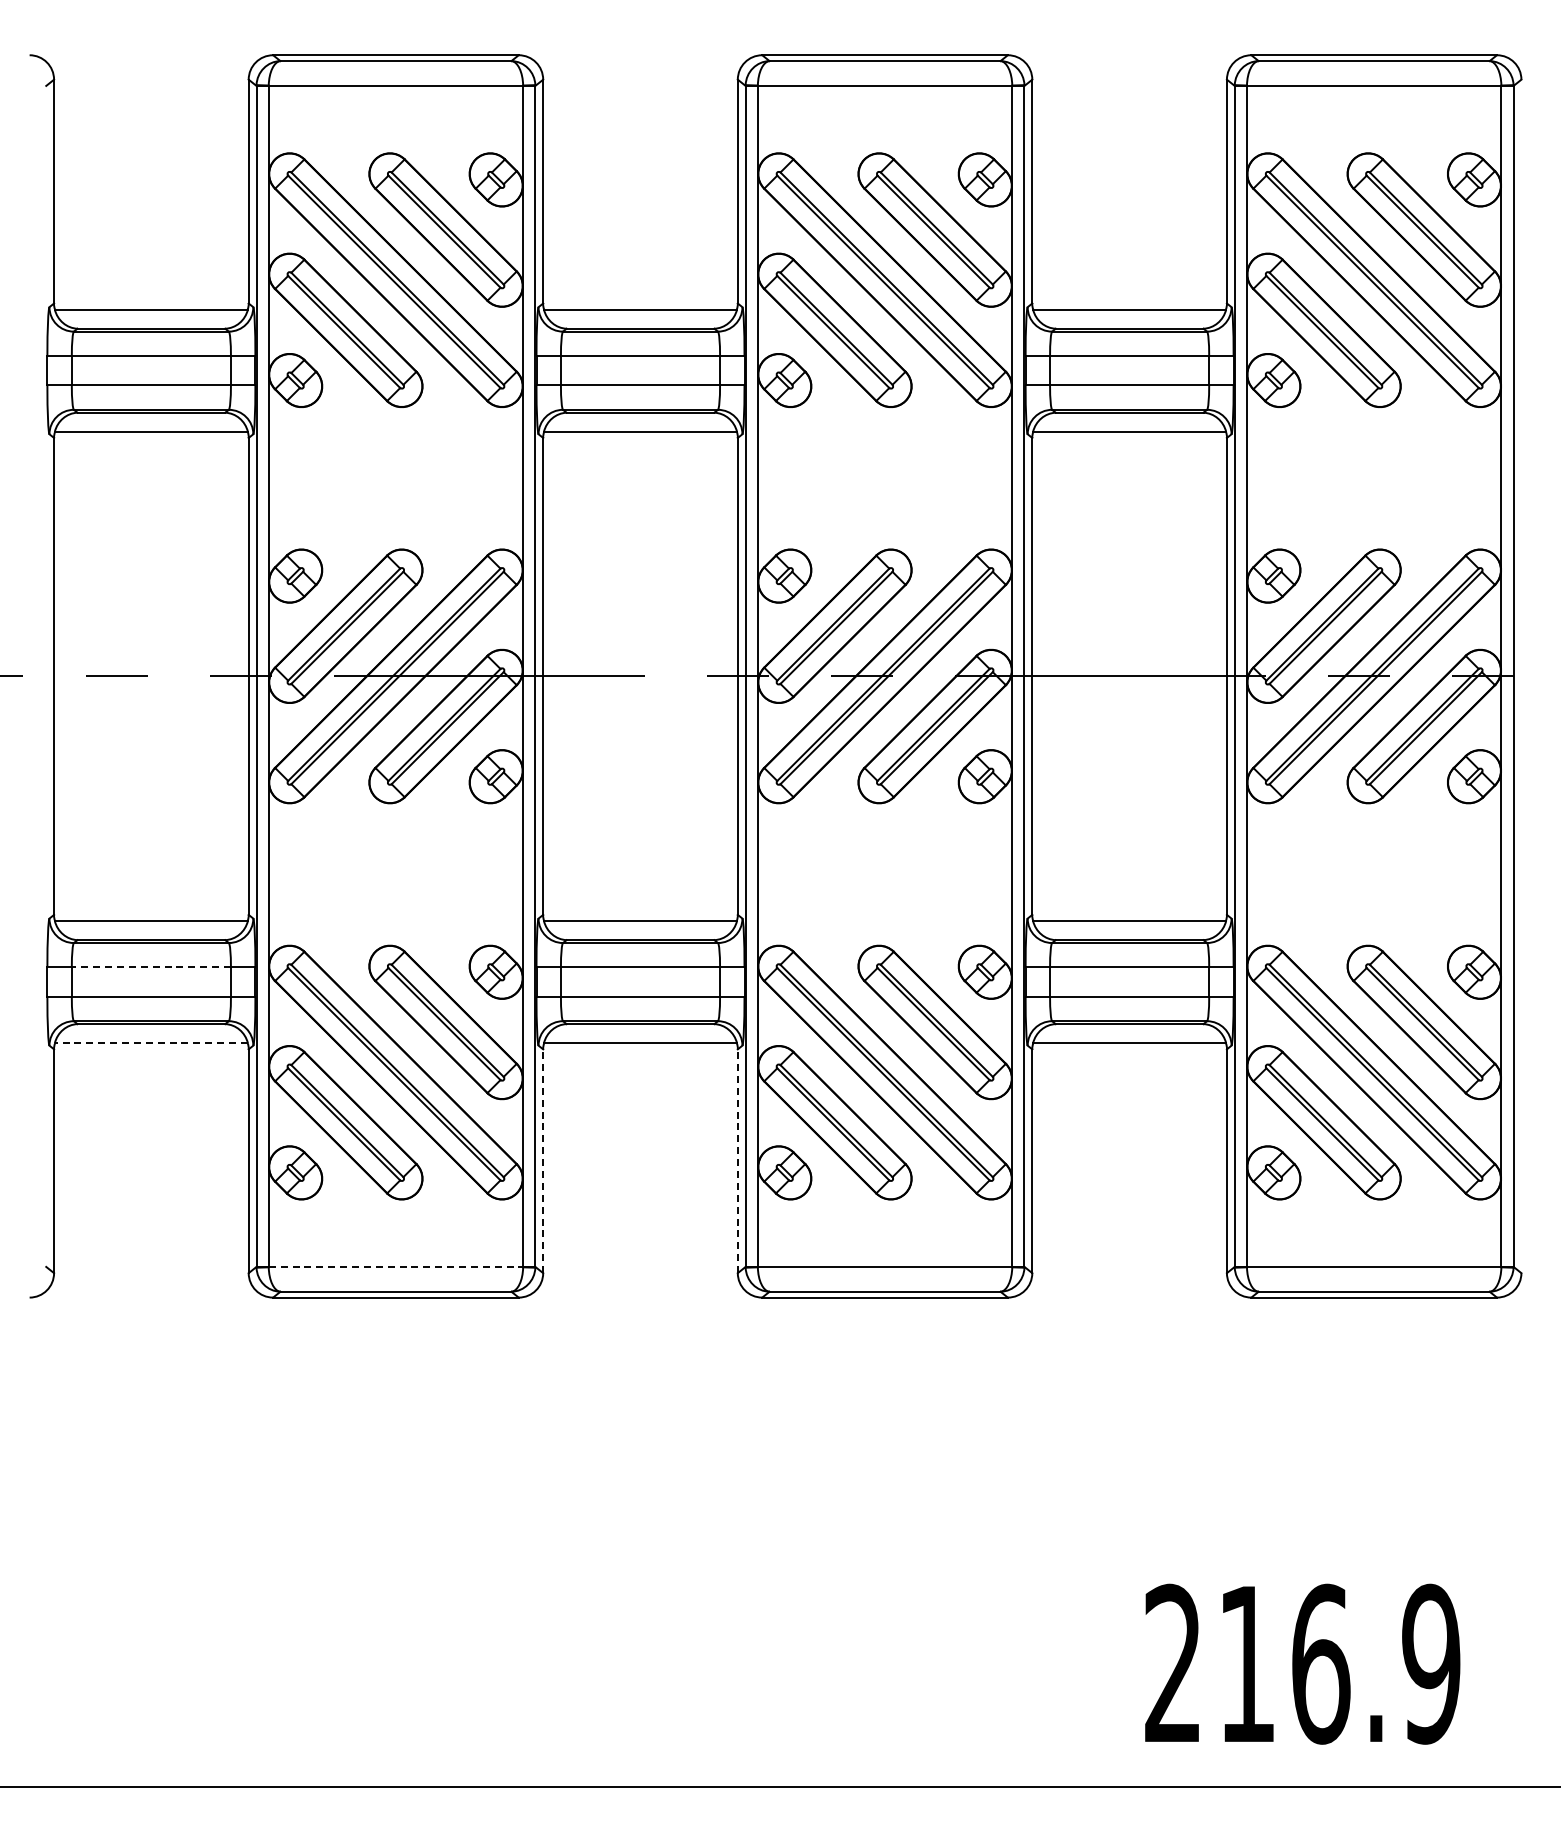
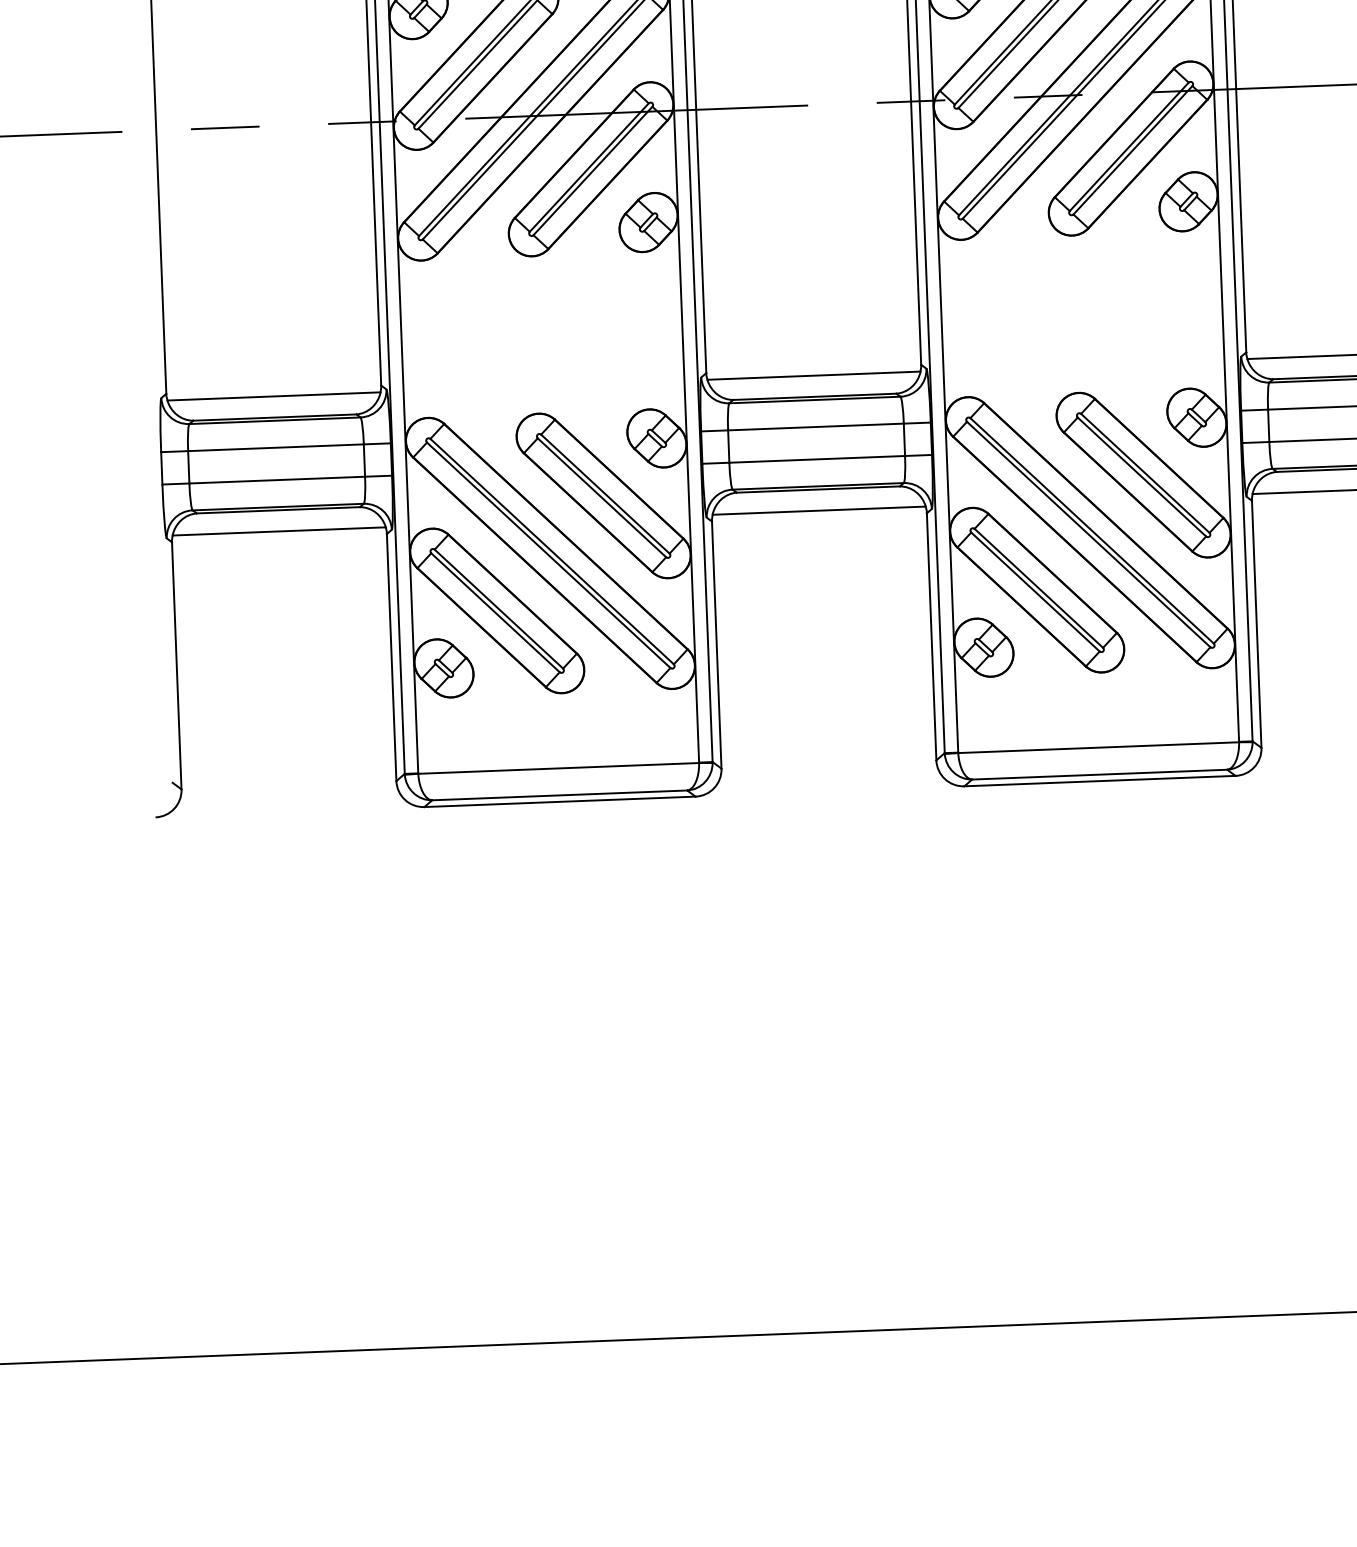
line: (151, 967) -> (276, 447), dashed -> solid
line: (151, 1043) -> (279, 531), dashed -> solid
line: (543, 1161) -> (717, 645), dashed -> solid
line: (737, 1161) -> (931, 637), dashed -> solid
line: (396, 1267) -> (559, 768), dashed -> solid

